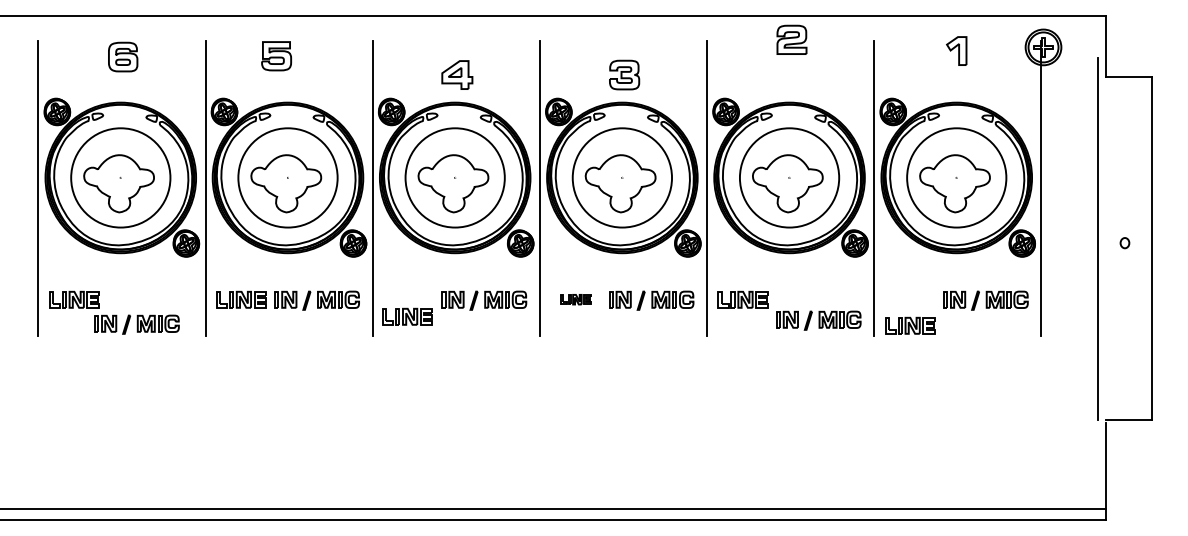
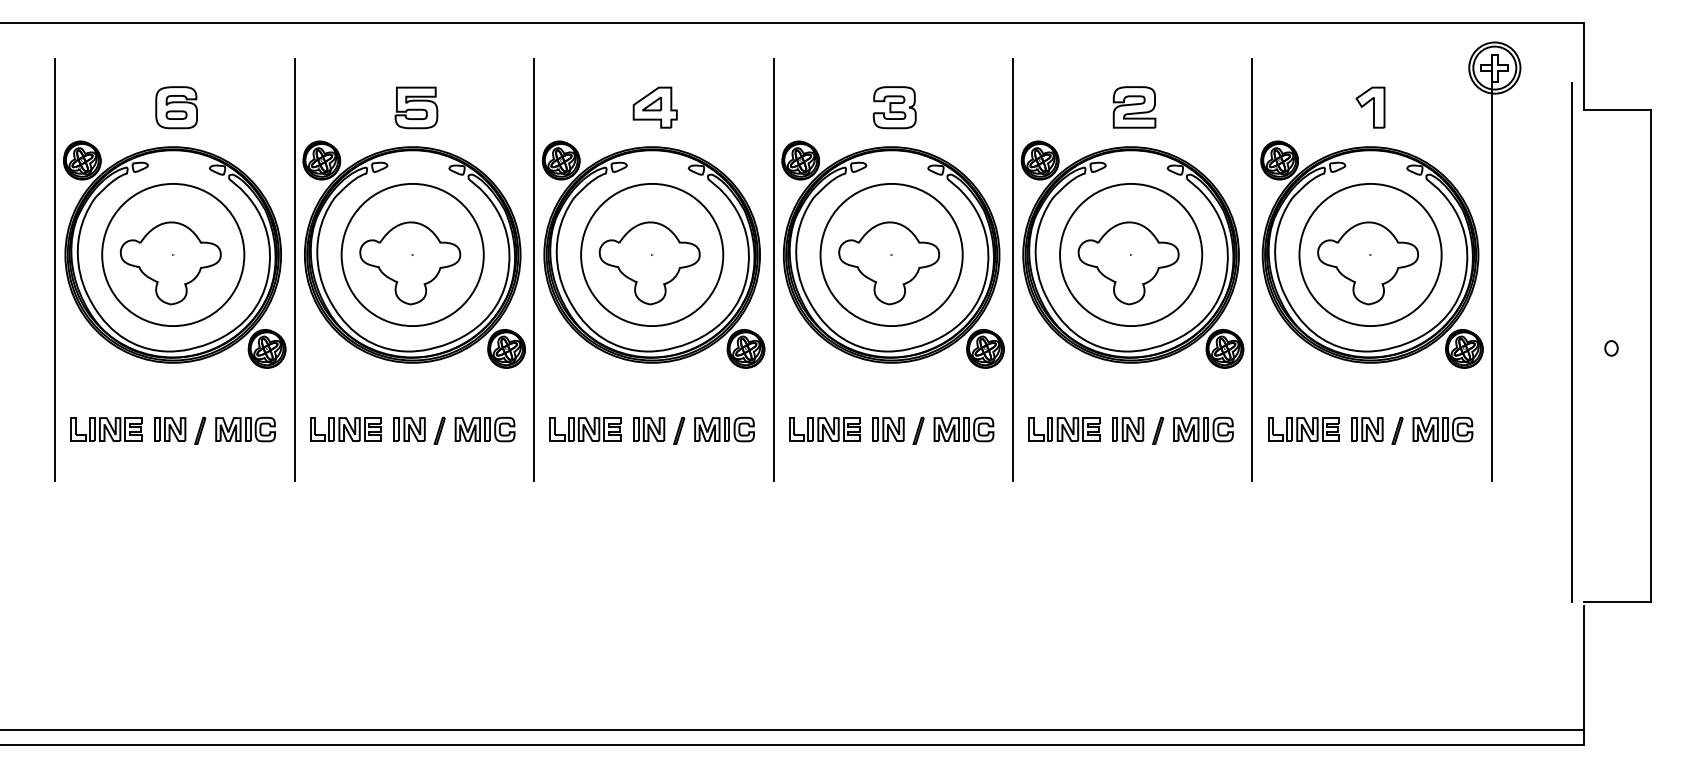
part: (791, 39) -> (1133, 106), moved
part: (956, 50) -> (1370, 106), moved
part: (123, 56) -> (177, 106), moved
part: (276, 56) -> (416, 108), moved
part: (575, 299) -> (824, 429), size x1.67
part: (407, 316) -> (585, 429), moved
part: (818, 320) -> (1172, 430), moved
part: (136, 324) -> (214, 430), moved
part: (910, 325) -> (1304, 429), moved

